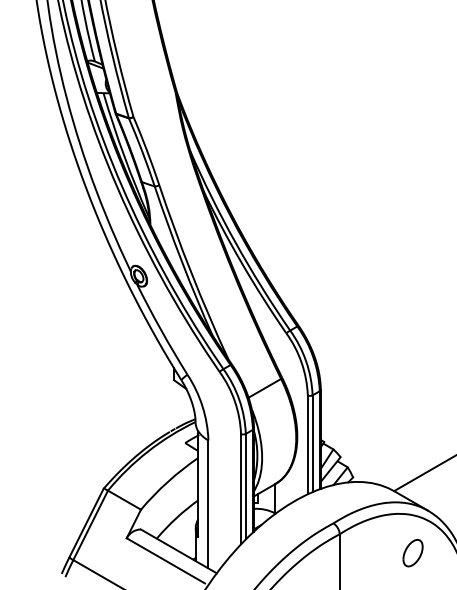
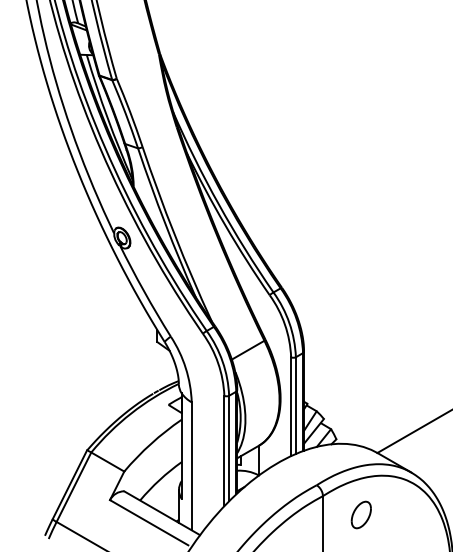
part: (412, 553) -> (360, 515), moved

